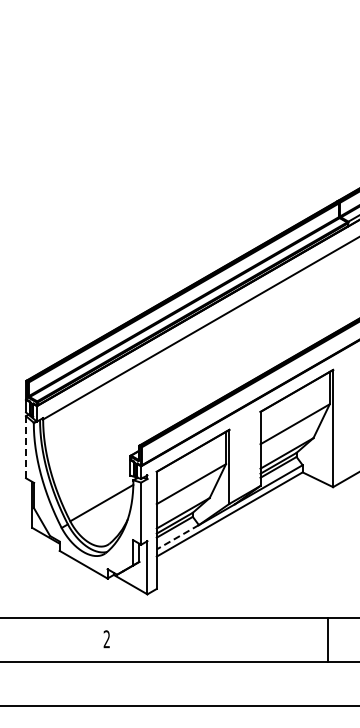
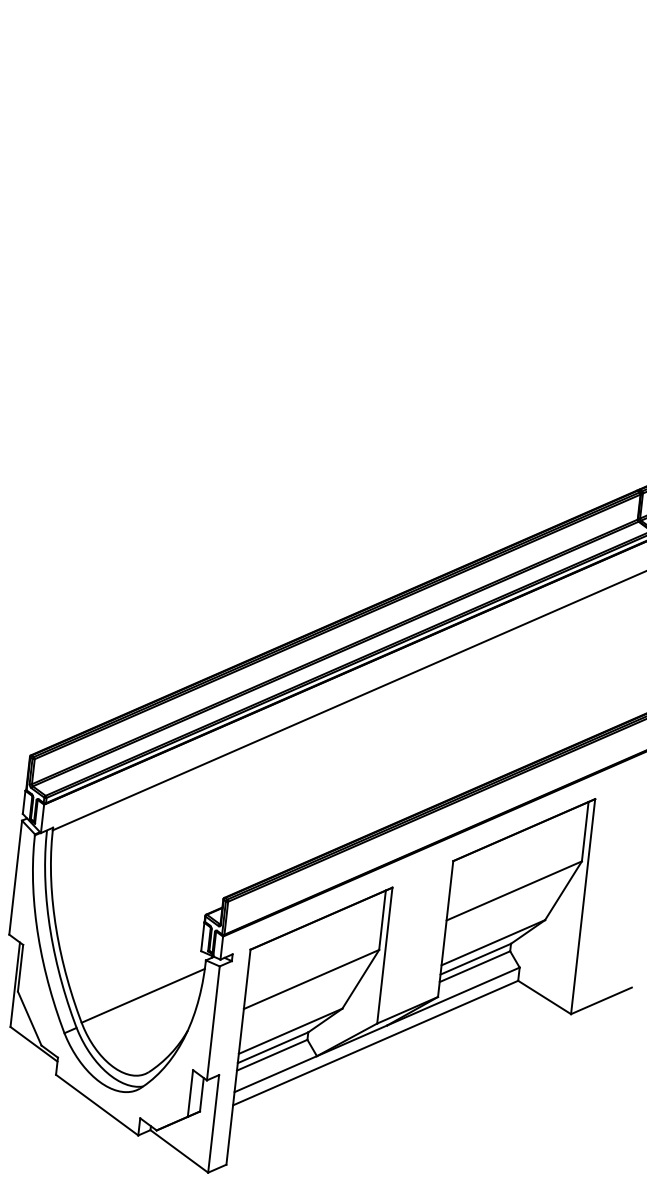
line: (26, 447) -> (16, 878), dashed -> solid
line: (177, 537) -> (275, 1074), dashed -> solid

